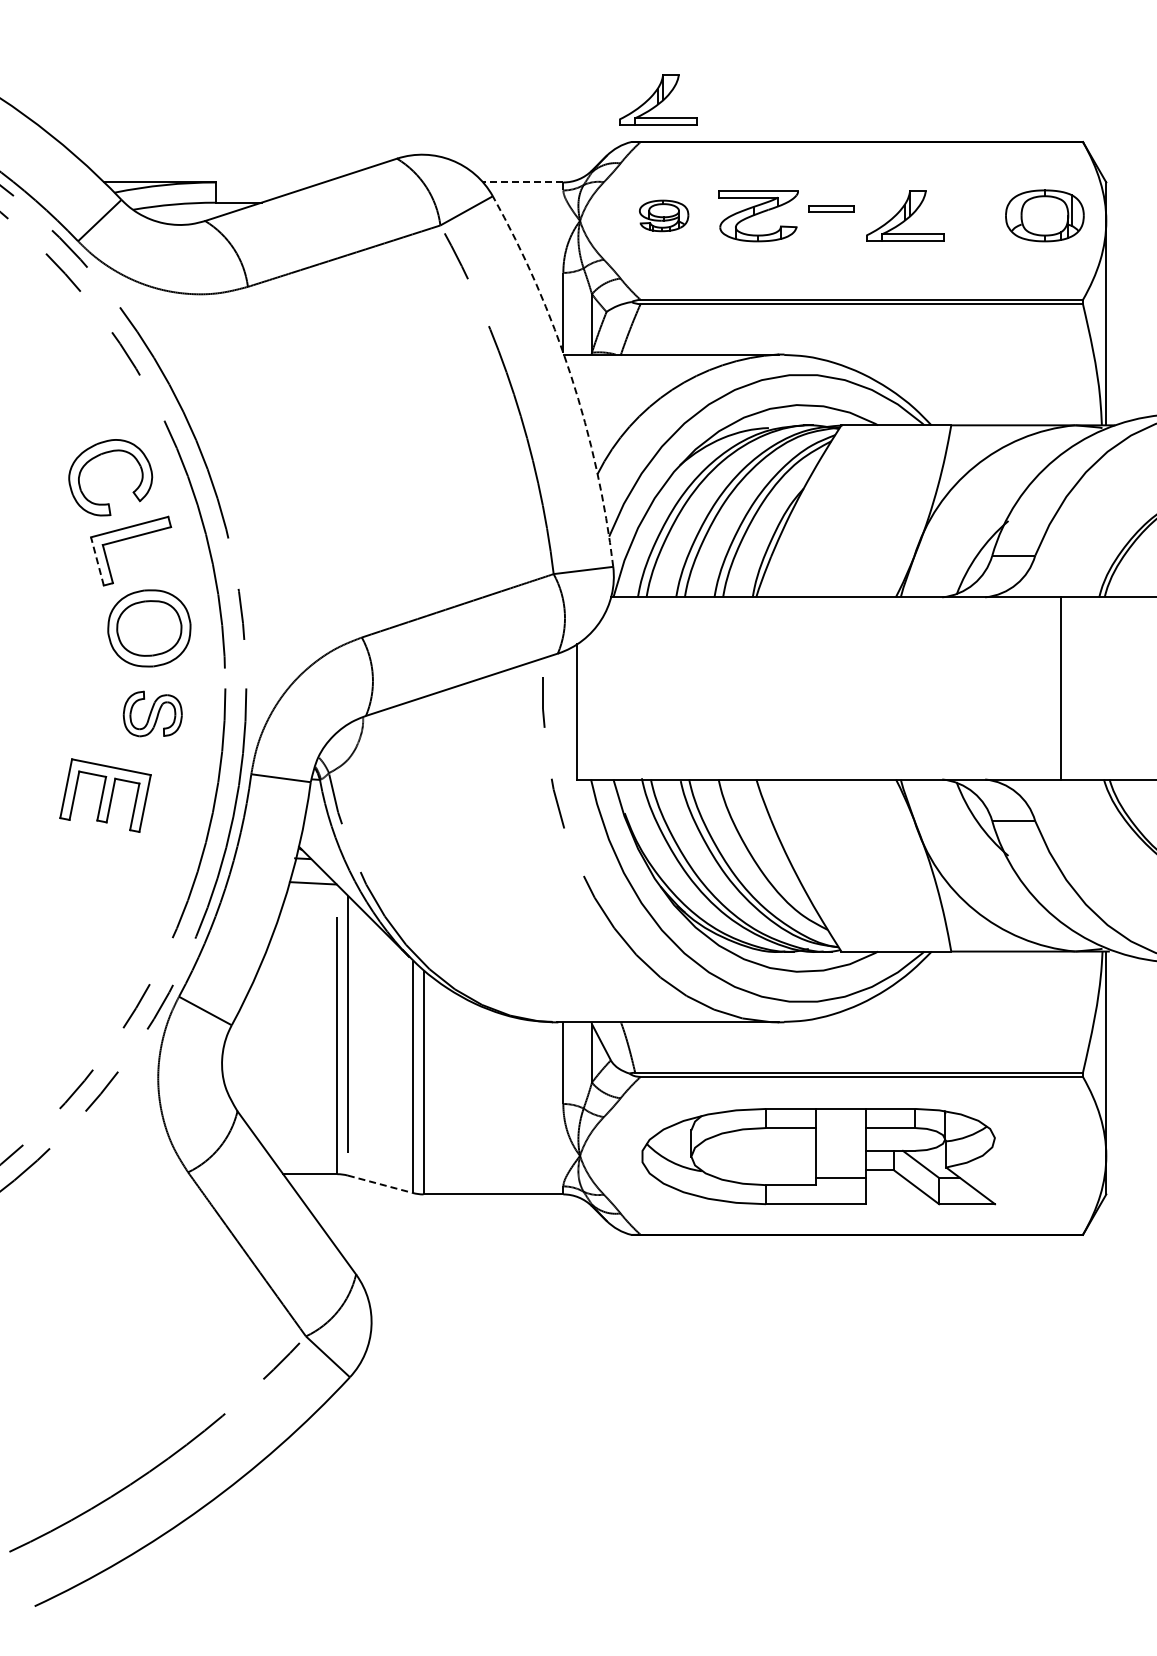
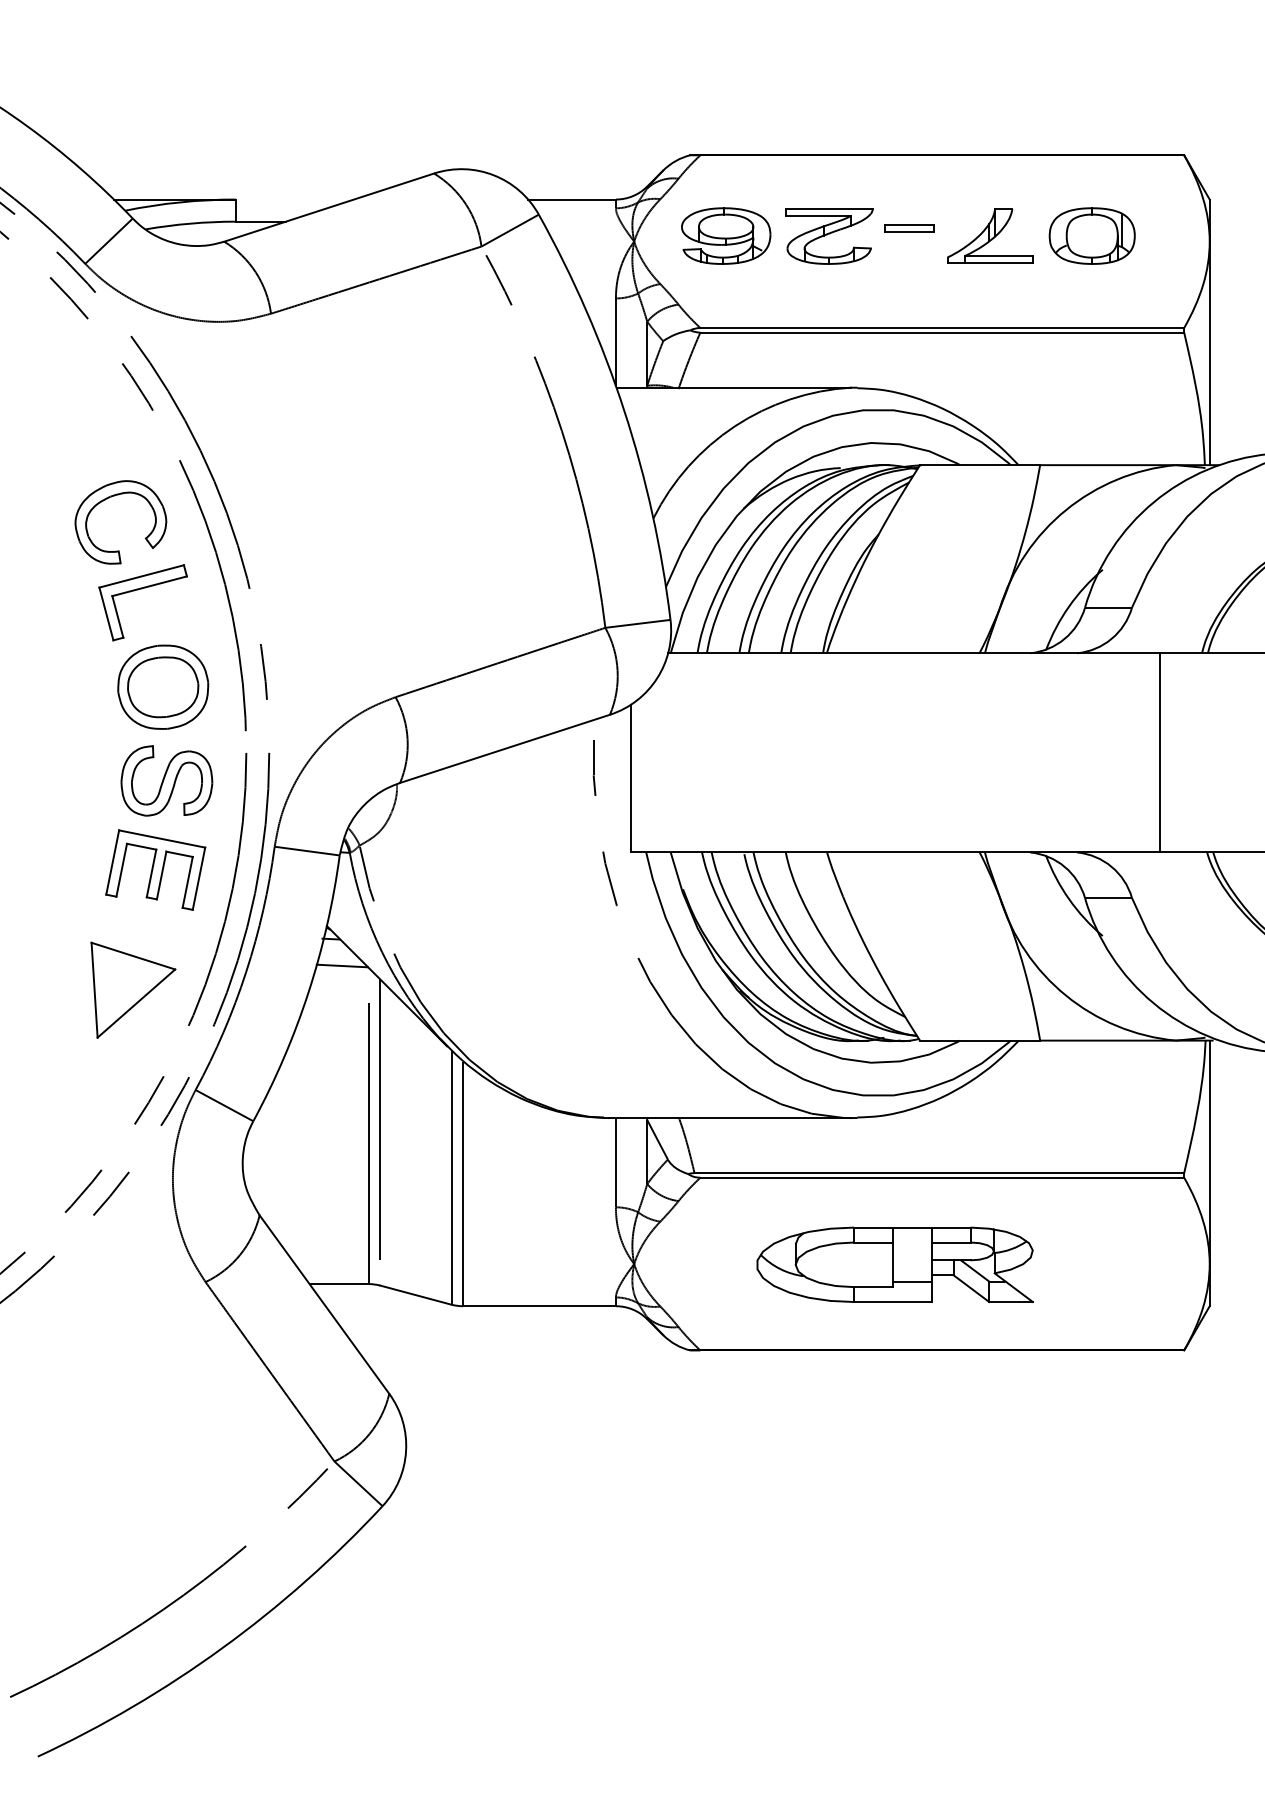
part: (658, 99) -> (719, 108), removed
line: (522, 182) -> (571, 199), dashed -> solid
part: (663, 215) -> (725, 235), size x1.67
part: (1044, 215) -> (1091, 235), moved
arc: (571, 375) -> (624, 410), dashed -> solid
line: (97, 561) -> (106, 614), dashed -> solid
part: (152, 713) -> (166, 780), size x1.43
part: (105, 795) -> (155, 869), moved
part: (121, 905) -> (132, 990), added
part: (818, 1156) -> (894, 1264), size x0.71
line: (380, 1184) -> (415, 1295), dashed -> solid

